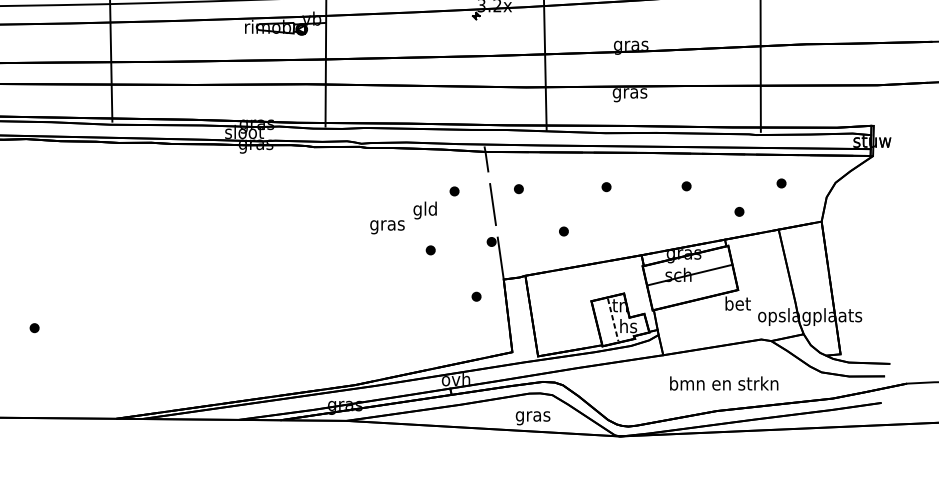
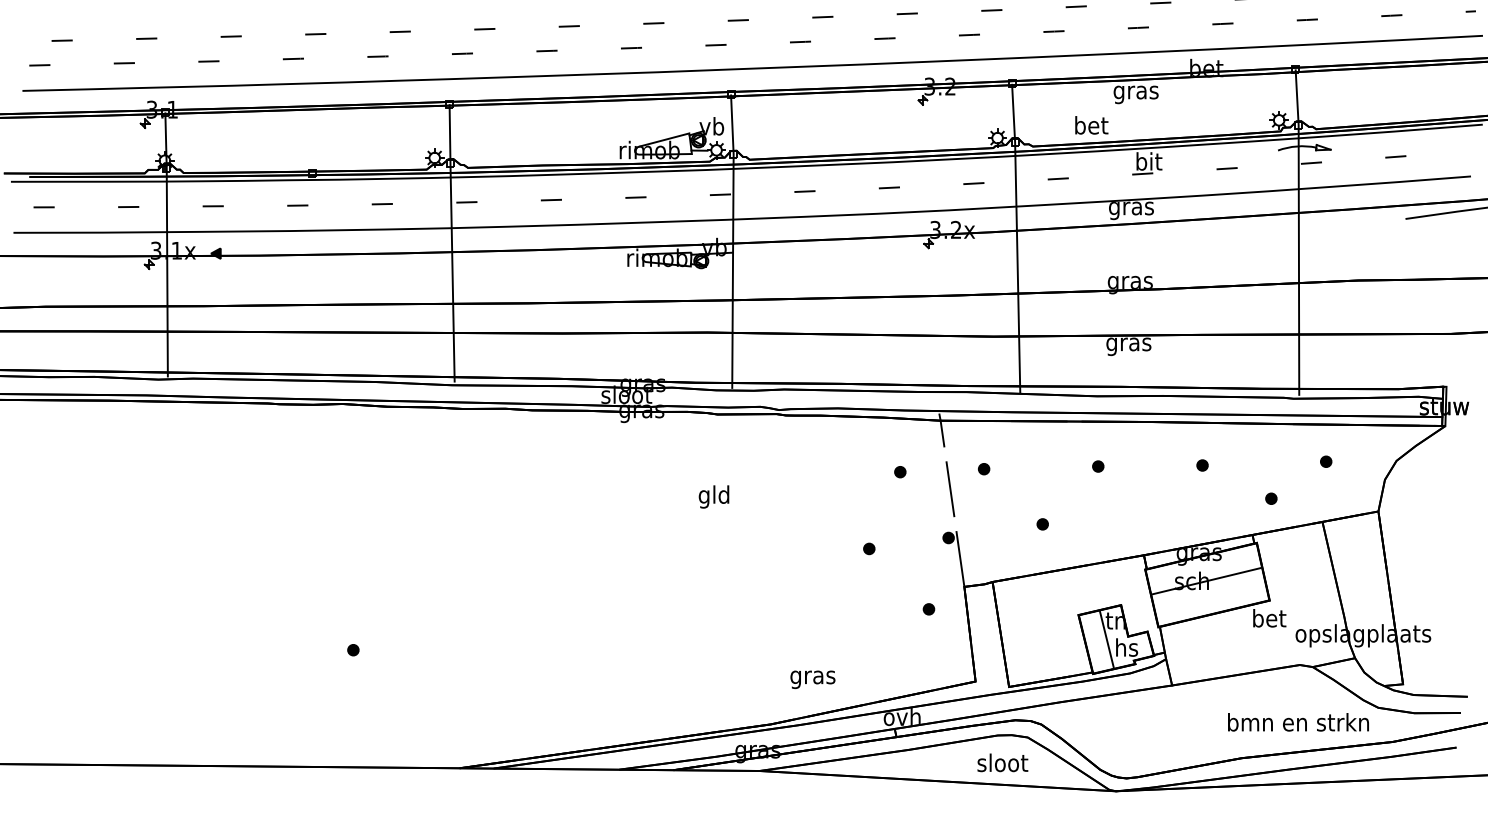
text: (424, 210) -> (713, 496), moved
text: (387, 227) -> (812, 679), moved
line: (612, 320) -> (1106, 640), dashed -> solid
text: (724, 383) -> (1298, 722), moved
text: (533, 415) -> (1002, 764), gras -> sloot

